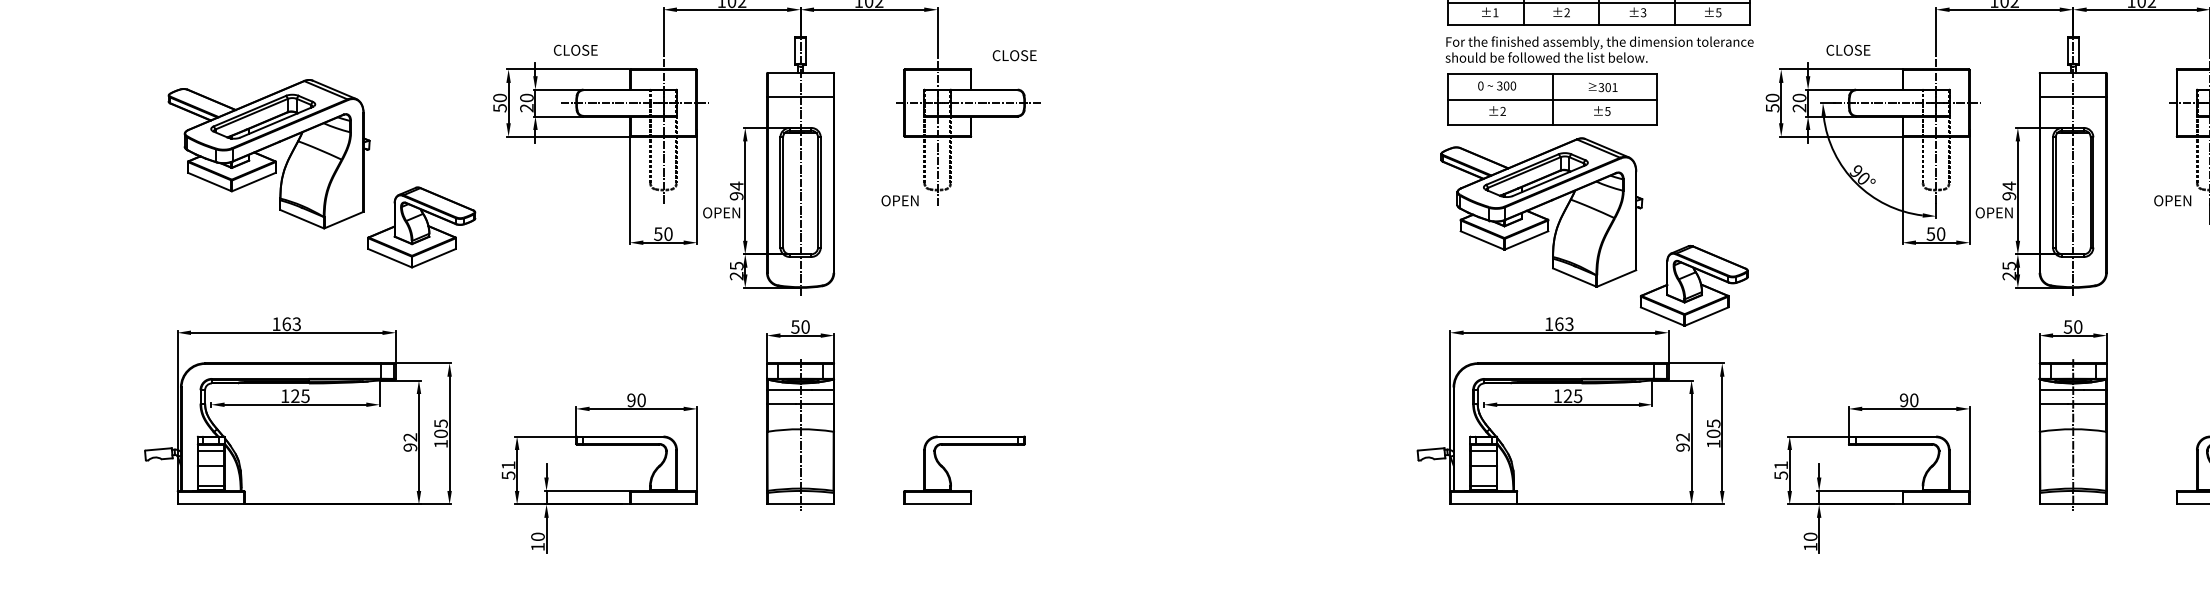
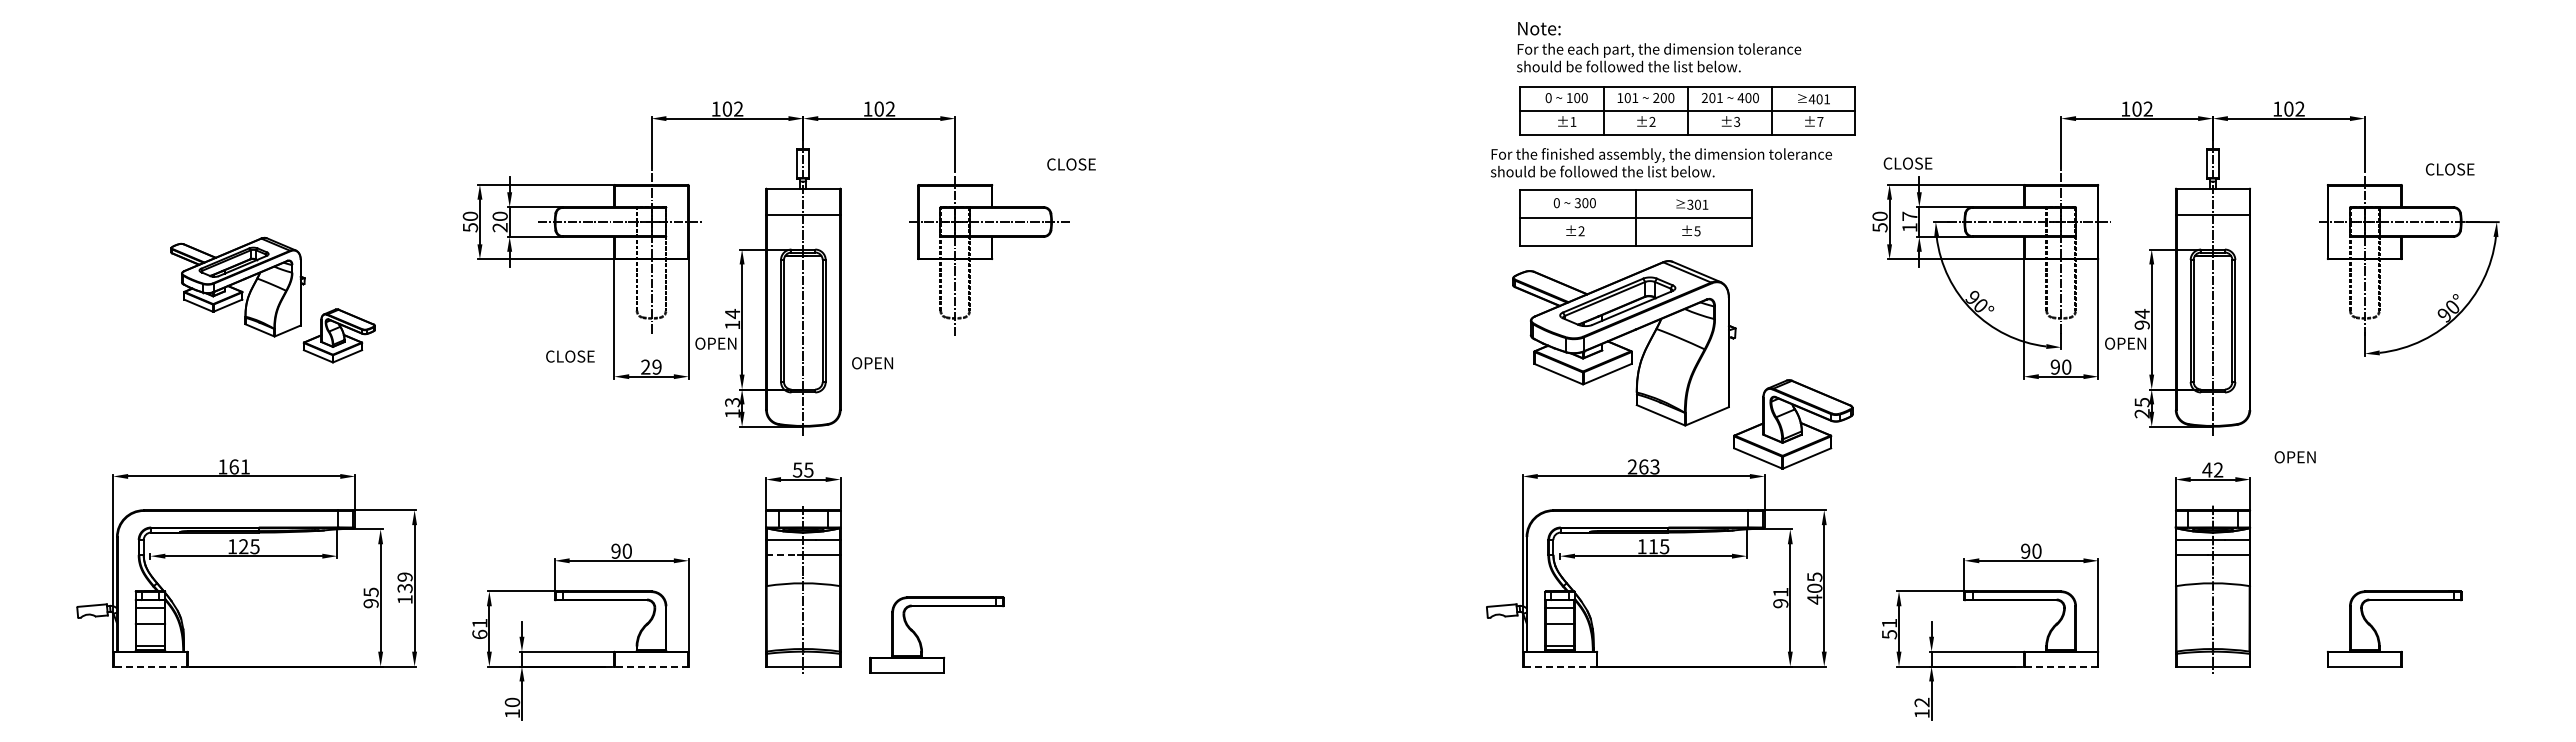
text: (1718, 12) -> (1820, 121), ±5 -> ±7
text: (1599, 49) -> (1661, 162), moved
text: (575, 50) -> (570, 356), moved
text: (1847, 50) -> (1907, 163), moved
text: (1014, 55) -> (1071, 164), moved
text: (1799, 102) -> (1909, 221), 20 -> 17
part: (321, 173) -> (272, 299), size x0.6
text: (736, 195) -> (732, 324), 94 -> 14
text: (900, 201) -> (872, 363), moved
text: (2172, 201) -> (2294, 457), moved
text: (663, 233) -> (651, 366), 50 -> 29
text: (1930, 233) -> (2054, 366), 50 -> 90
text: (736, 271) -> (732, 408), 25 -> 13
text: (296, 323) -> (244, 466), 163 -> 161
text: (1549, 323) -> (1632, 466), 163 -> 263
text: (805, 326) -> (808, 469), 50 -> 55
text: (2072, 326) -> (2212, 469), 50 -> 42
text: (1568, 396) -> (1653, 546), 125 -> 115
line: (781, 403) -> (782, 554), solid -> dashed
text: (440, 428) -> (404, 582), 105 -> 139
text: (1682, 436) -> (1780, 591), 92 -> 91
text: (409, 437) -> (370, 592), 92 -> 95
text: (1713, 443) -> (1814, 599), 105 -> 405
text: (508, 475) -> (479, 634), 51 -> 61
part: (950, 477) -> (921, 642), moved
line: (210, 504) -> (149, 666), solid -> dashed
line: (663, 504) -> (651, 666), solid -> dashed
line: (1483, 504) -> (1559, 666), solid -> dashed
line: (1935, 504) -> (2060, 666), solid -> dashed
text: (1810, 536) -> (1921, 702), 10 -> 12

